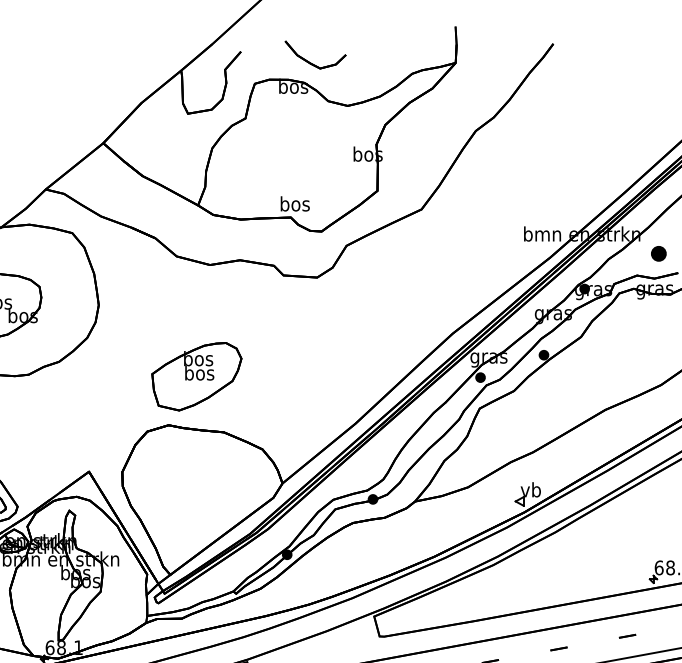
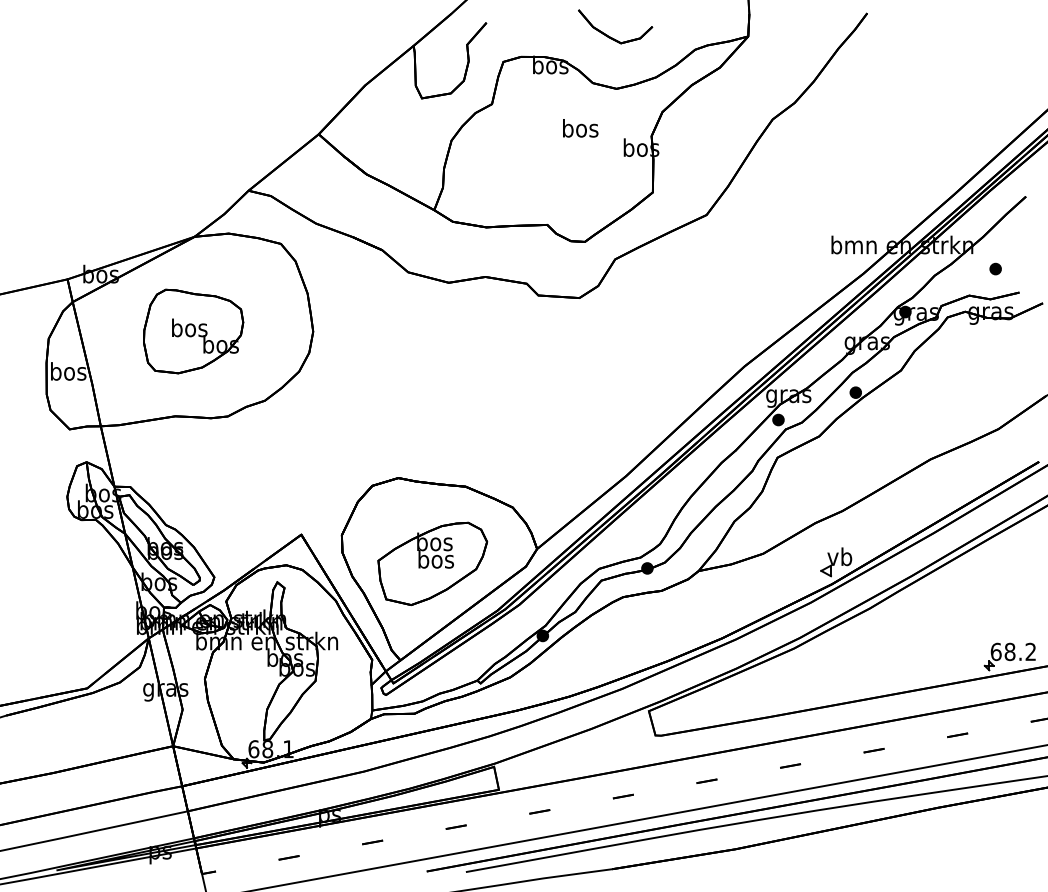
part: (311, 62) -> (610, 36), moved
text: (295, 204) -> (580, 128), moved
part: (658, 253) -> (995, 268), size x0.62
part: (196, 376) -> (432, 563), moved

